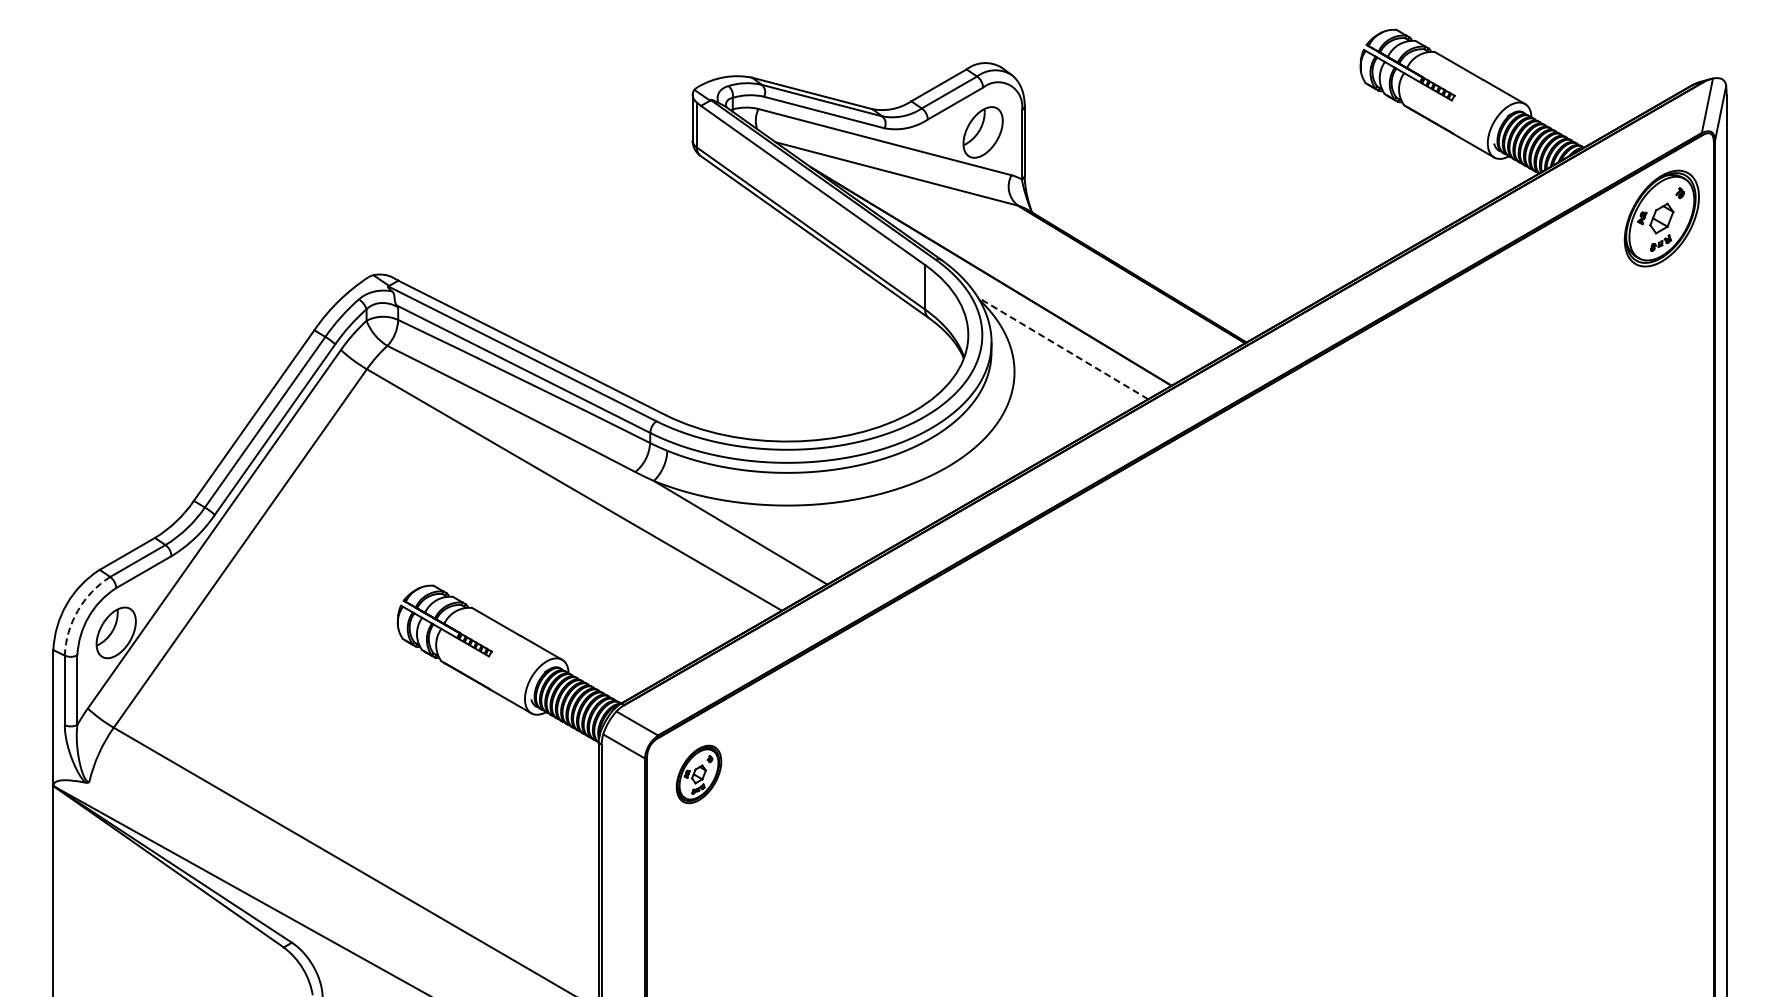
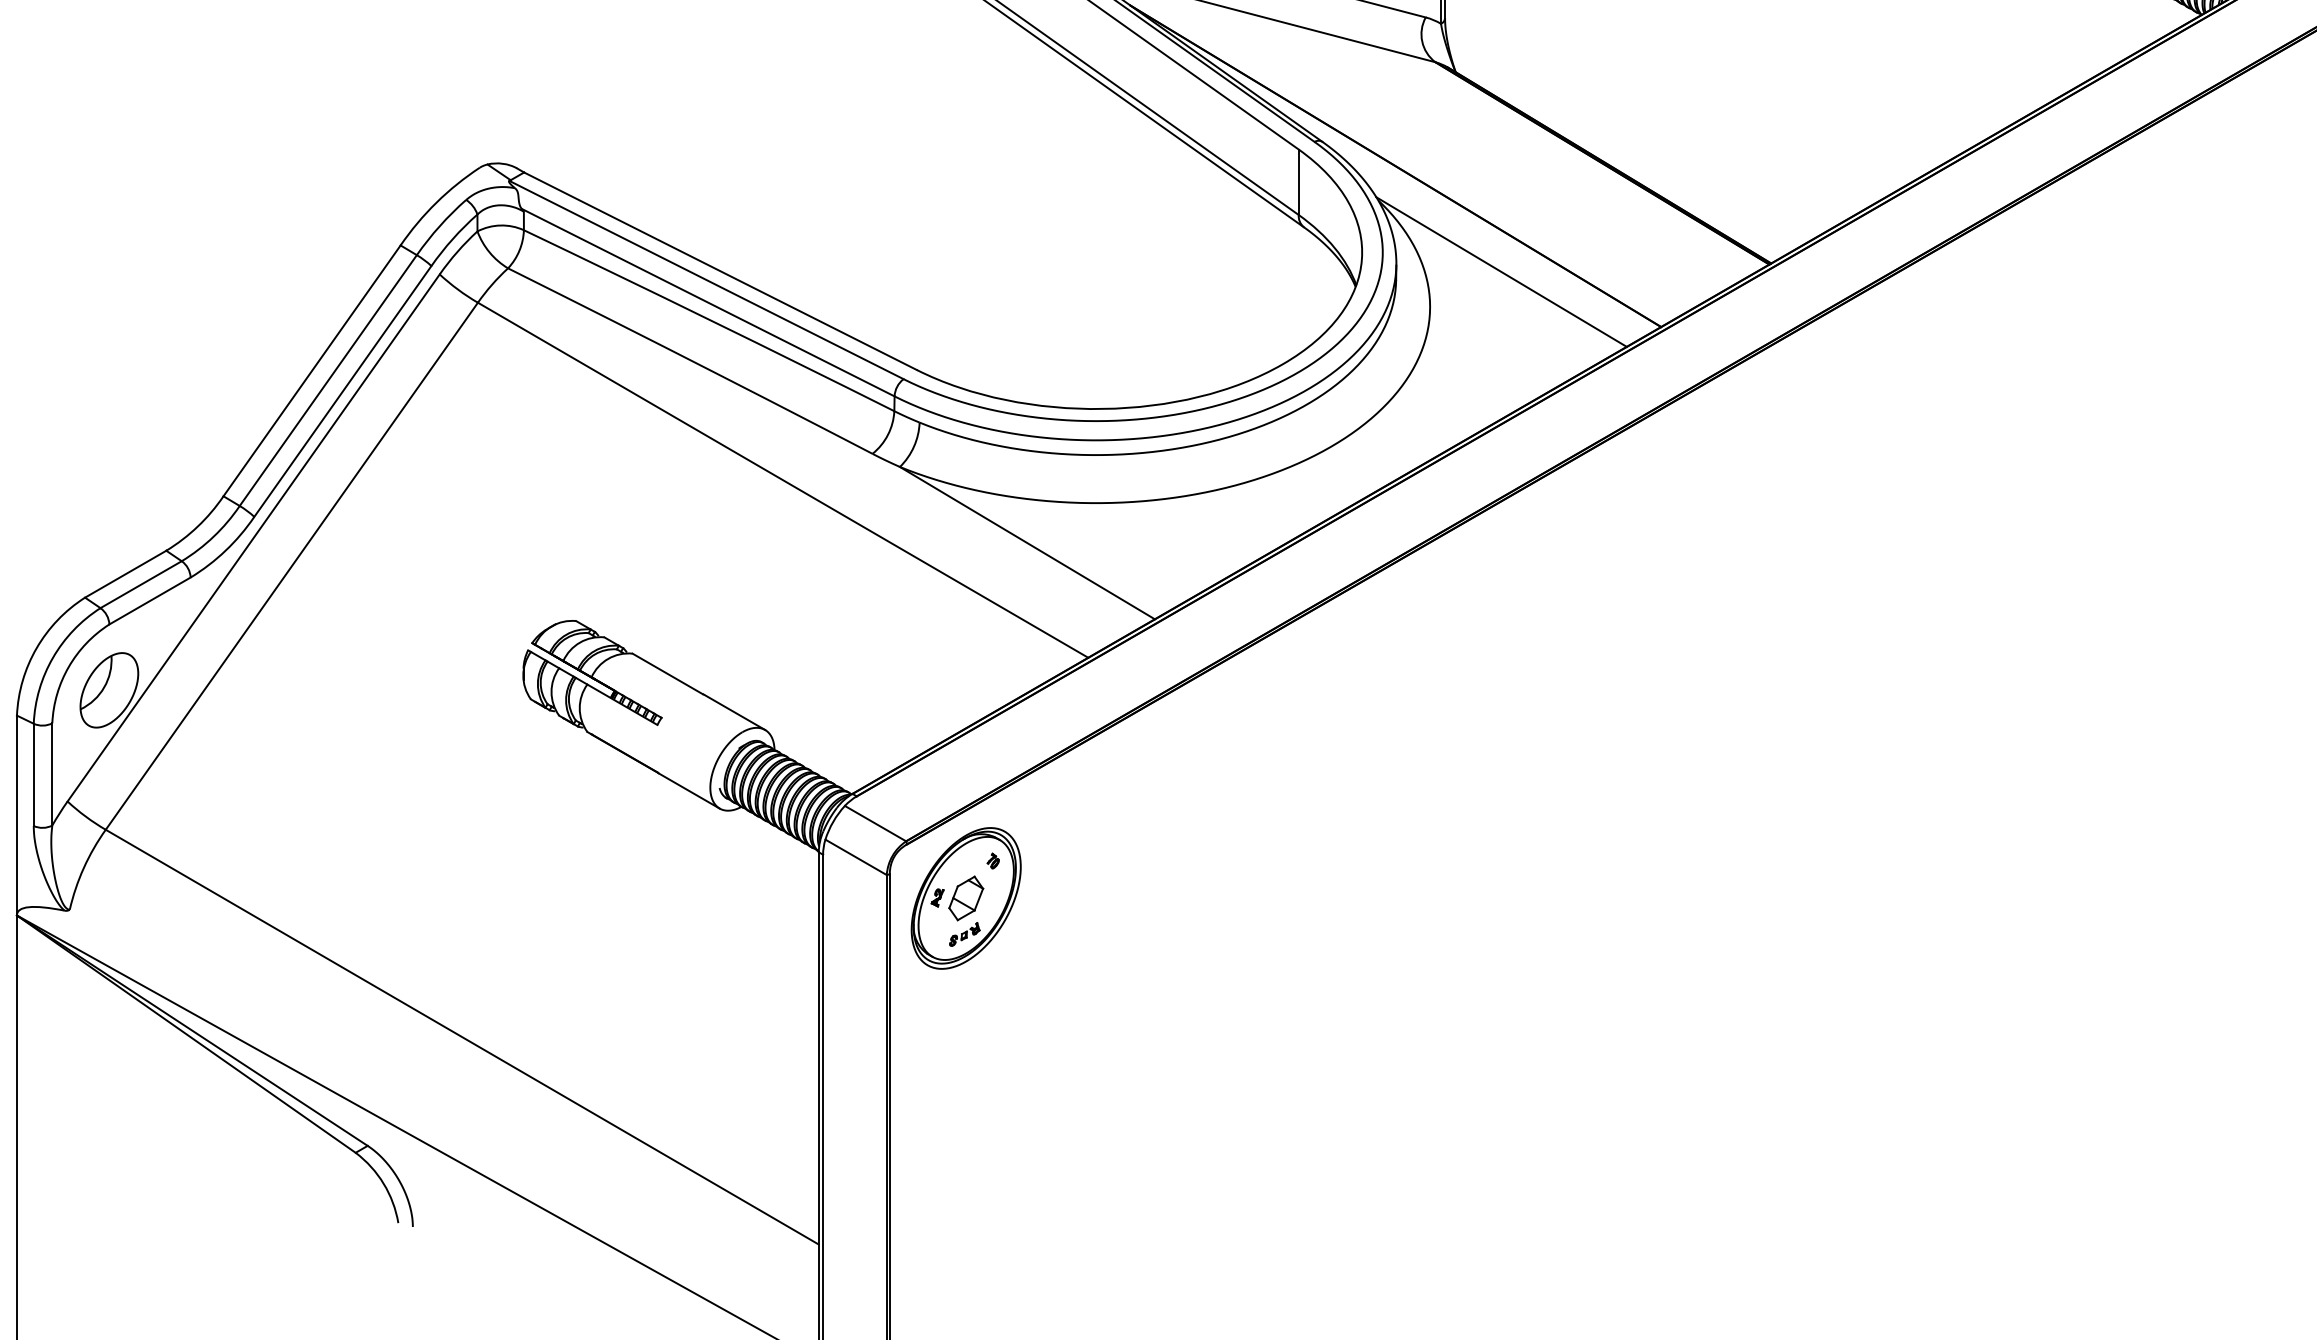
line: (1062, 348) -> (1500, 272), dashed -> solid
arc: (77, 610) -> (52, 657), dashed -> solid
part: (698, 774) -> (965, 898), size x1.67

